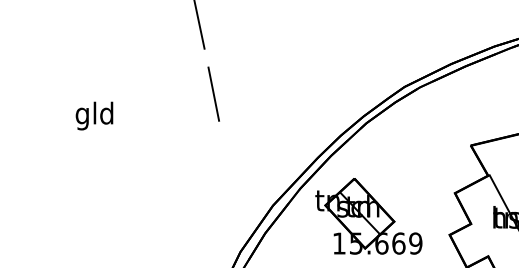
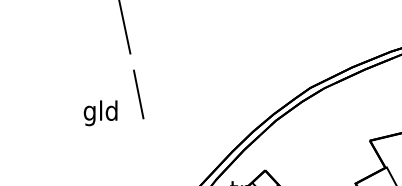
text: (94, 115) -> (100, 112), moved

